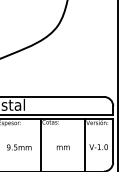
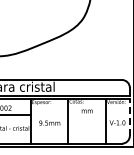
line: (112, 140) -> (129, 117), solid -> dashed
text: (62, 147) -> (86, 111), moved

